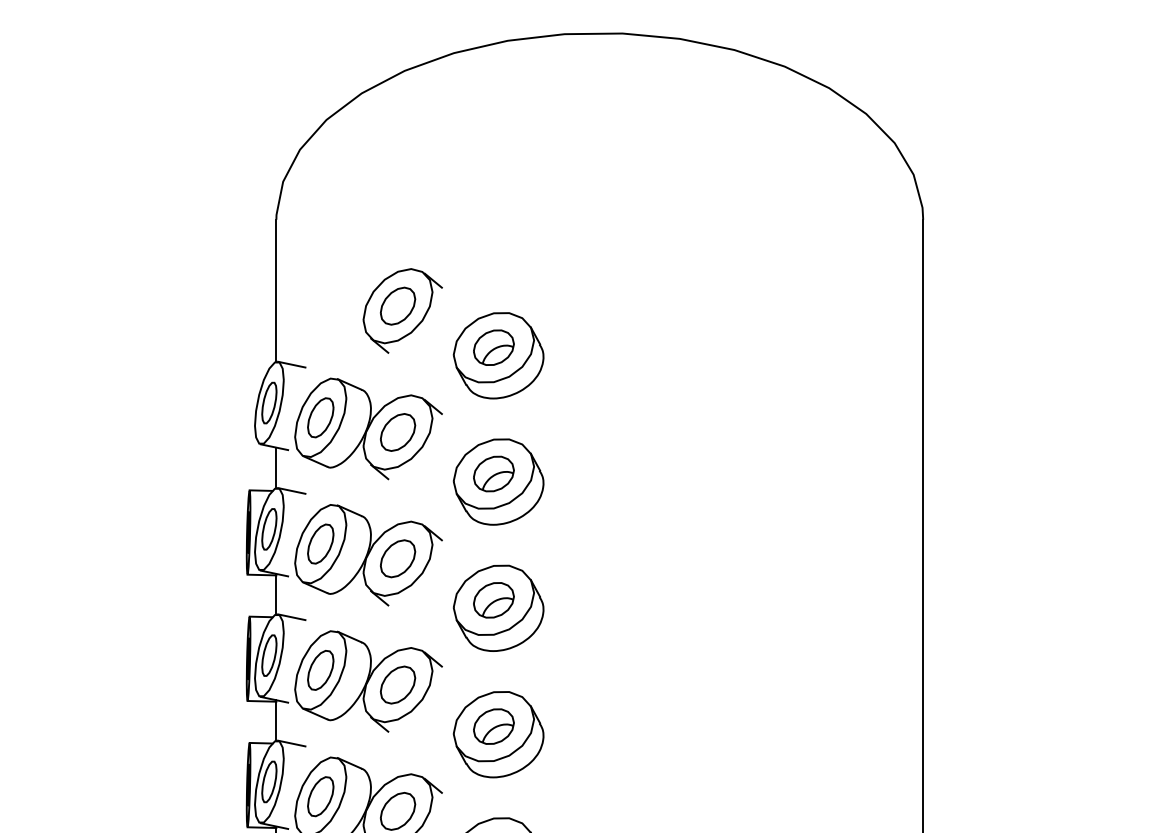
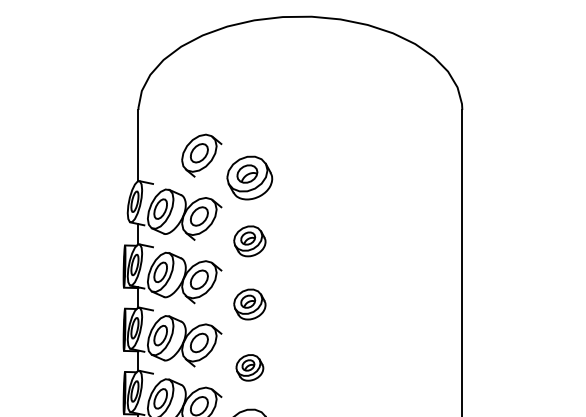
part: (498, 482) -> (249, 241), size x0.7
part: (498, 608) -> (249, 304), size x0.7
part: (498, 734) -> (249, 367), size x0.6

